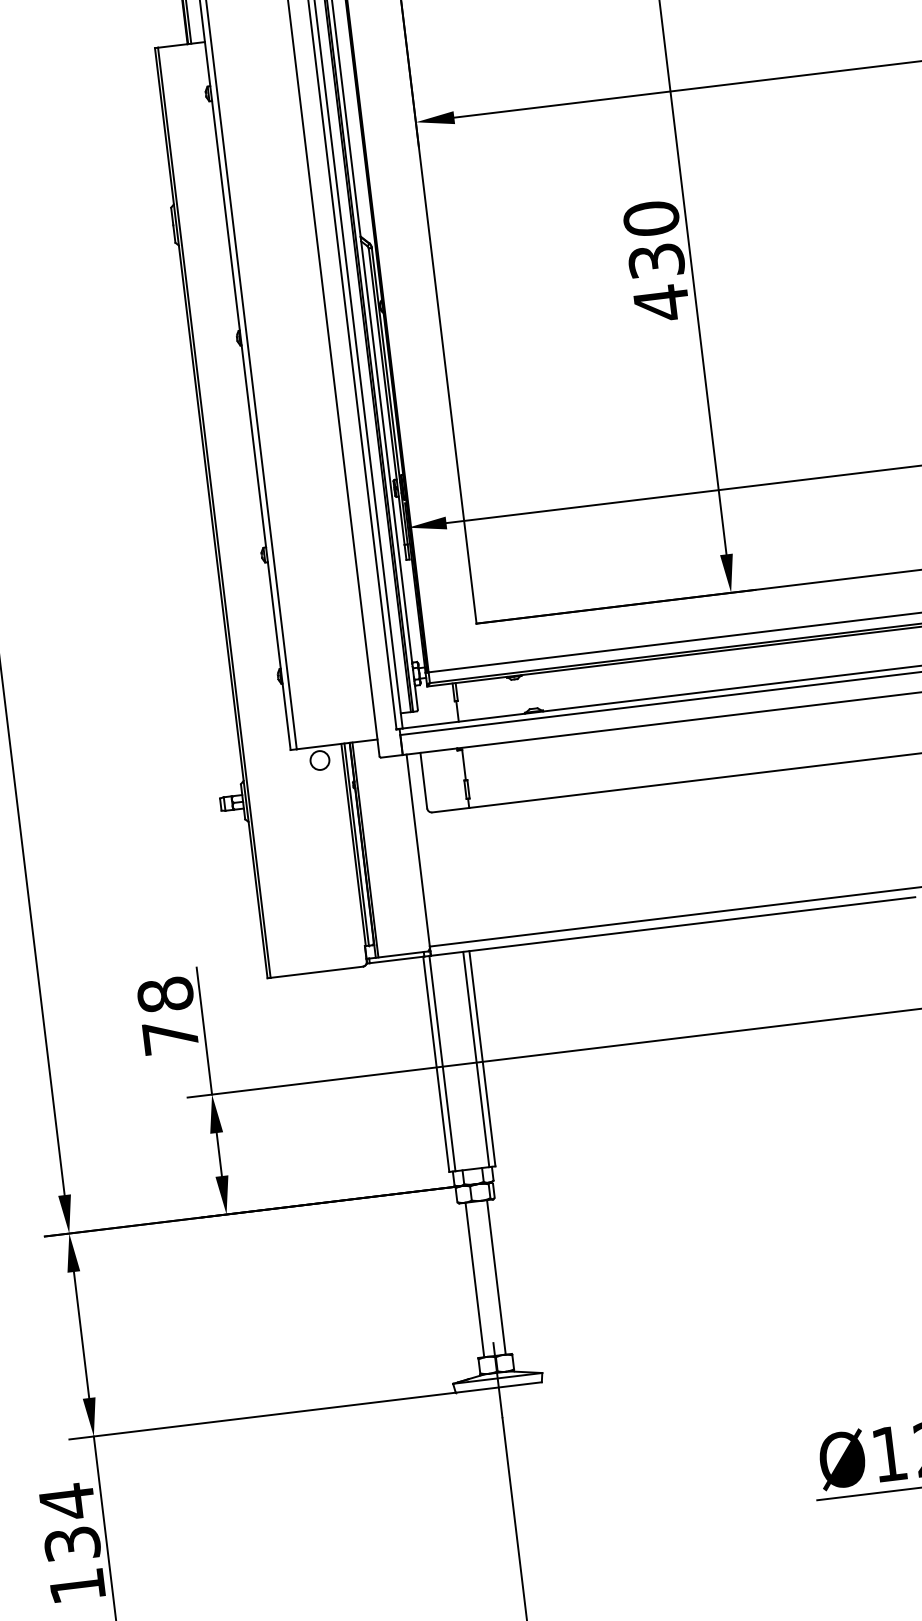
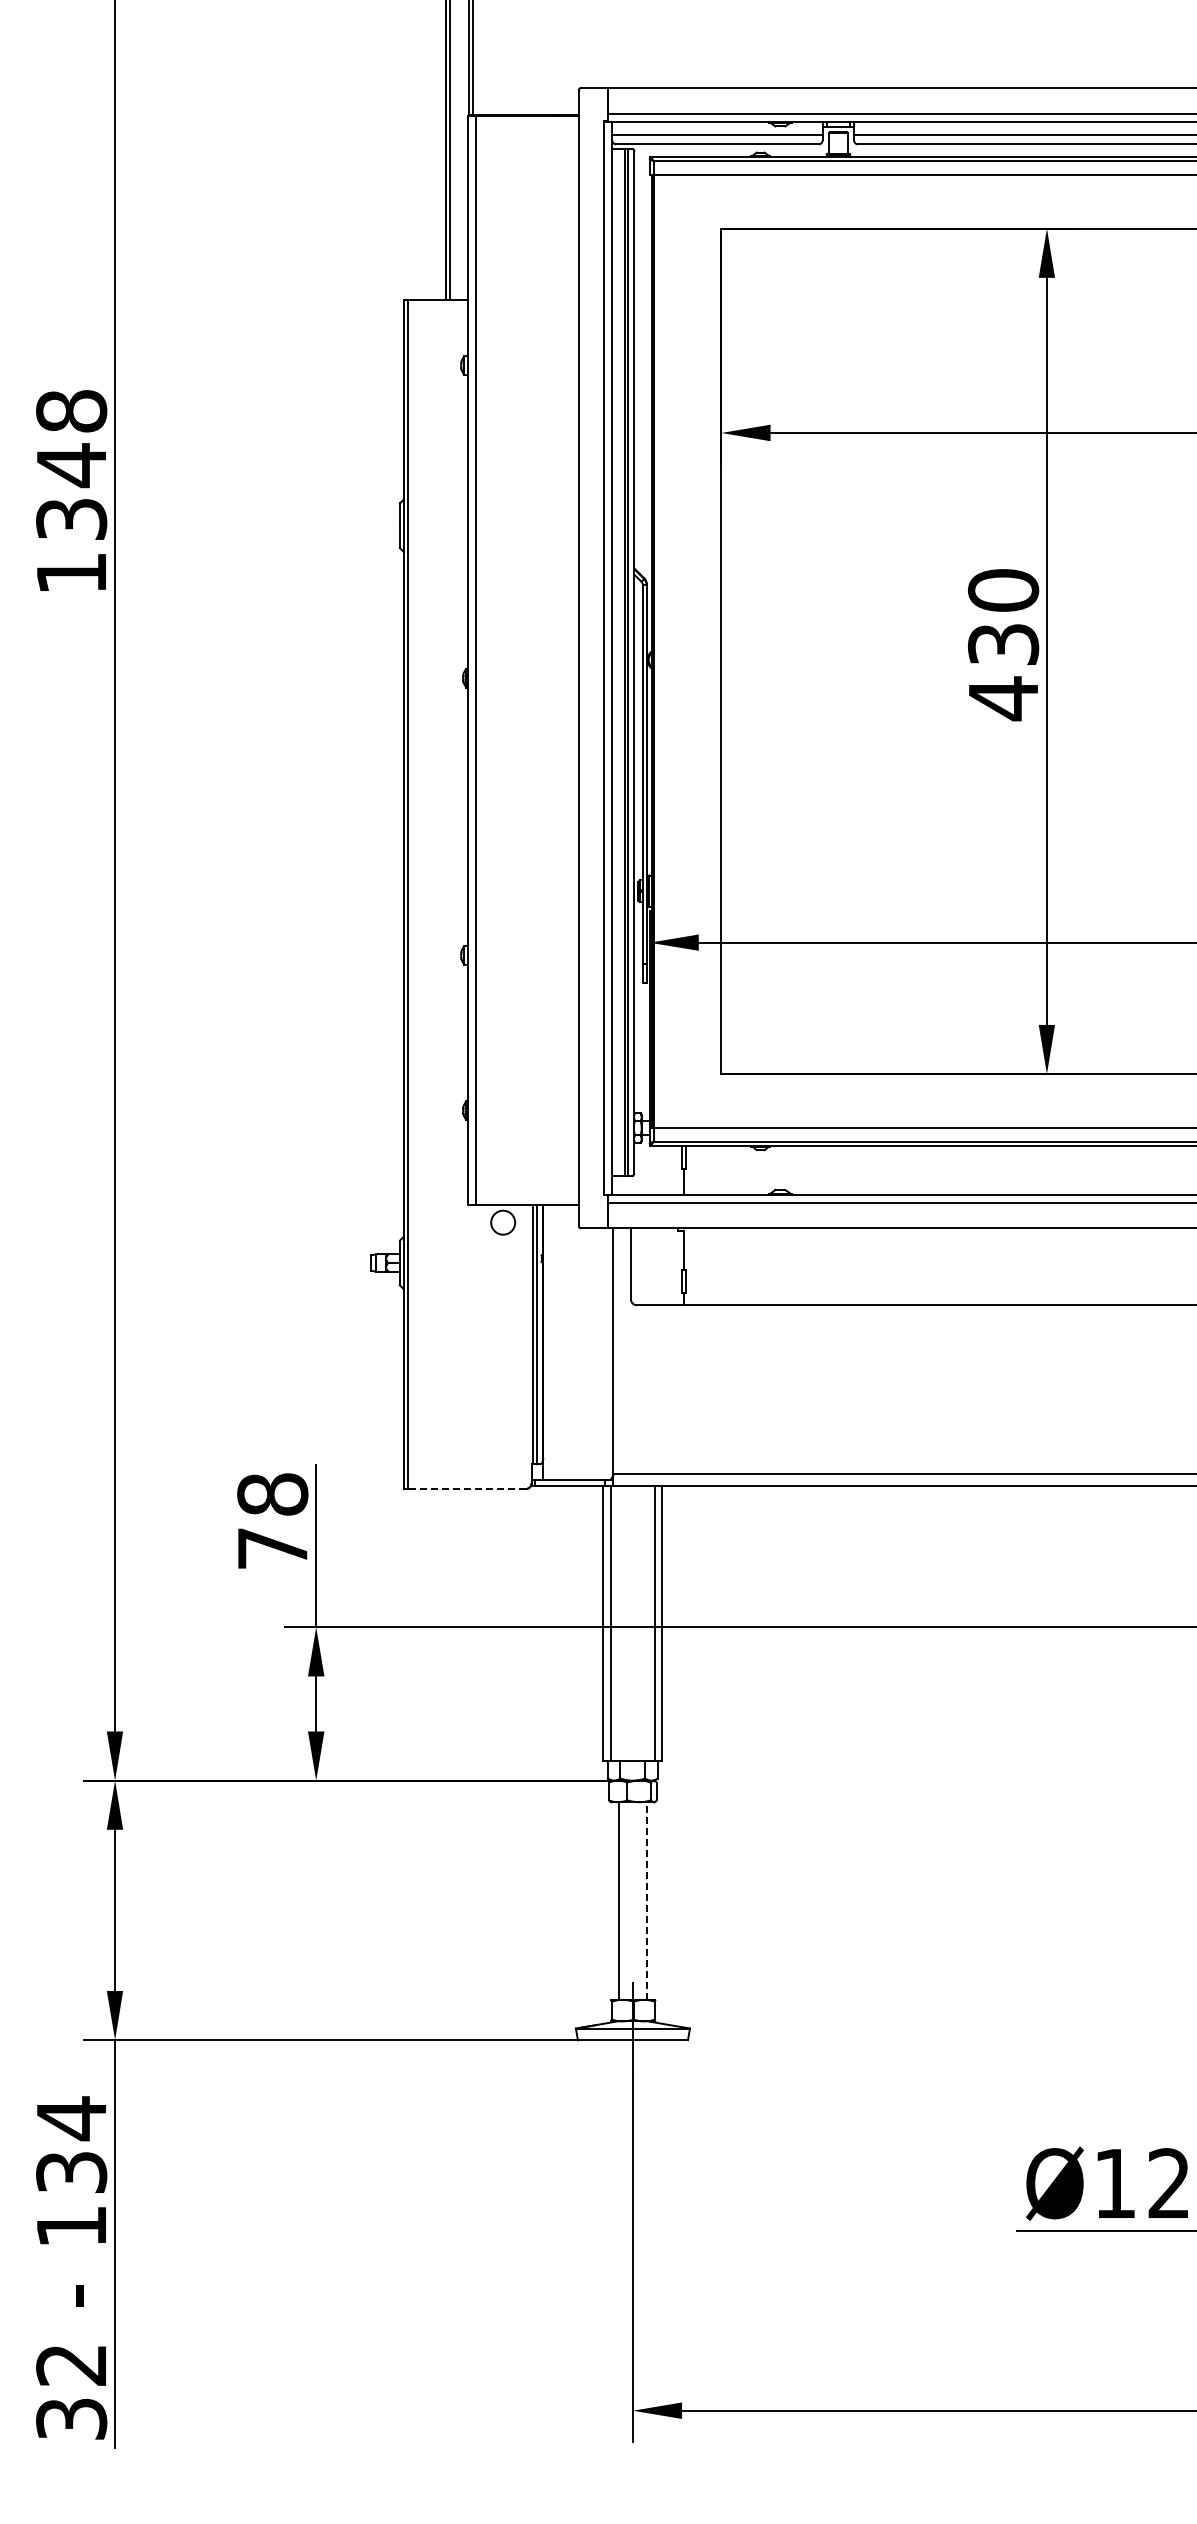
line: (365, 850) -> (546, 1342), removed
line: (316, 972) -> (466, 1489), solid -> dashed
line: (496, 1277) -> (646, 1901), solid -> dashed

